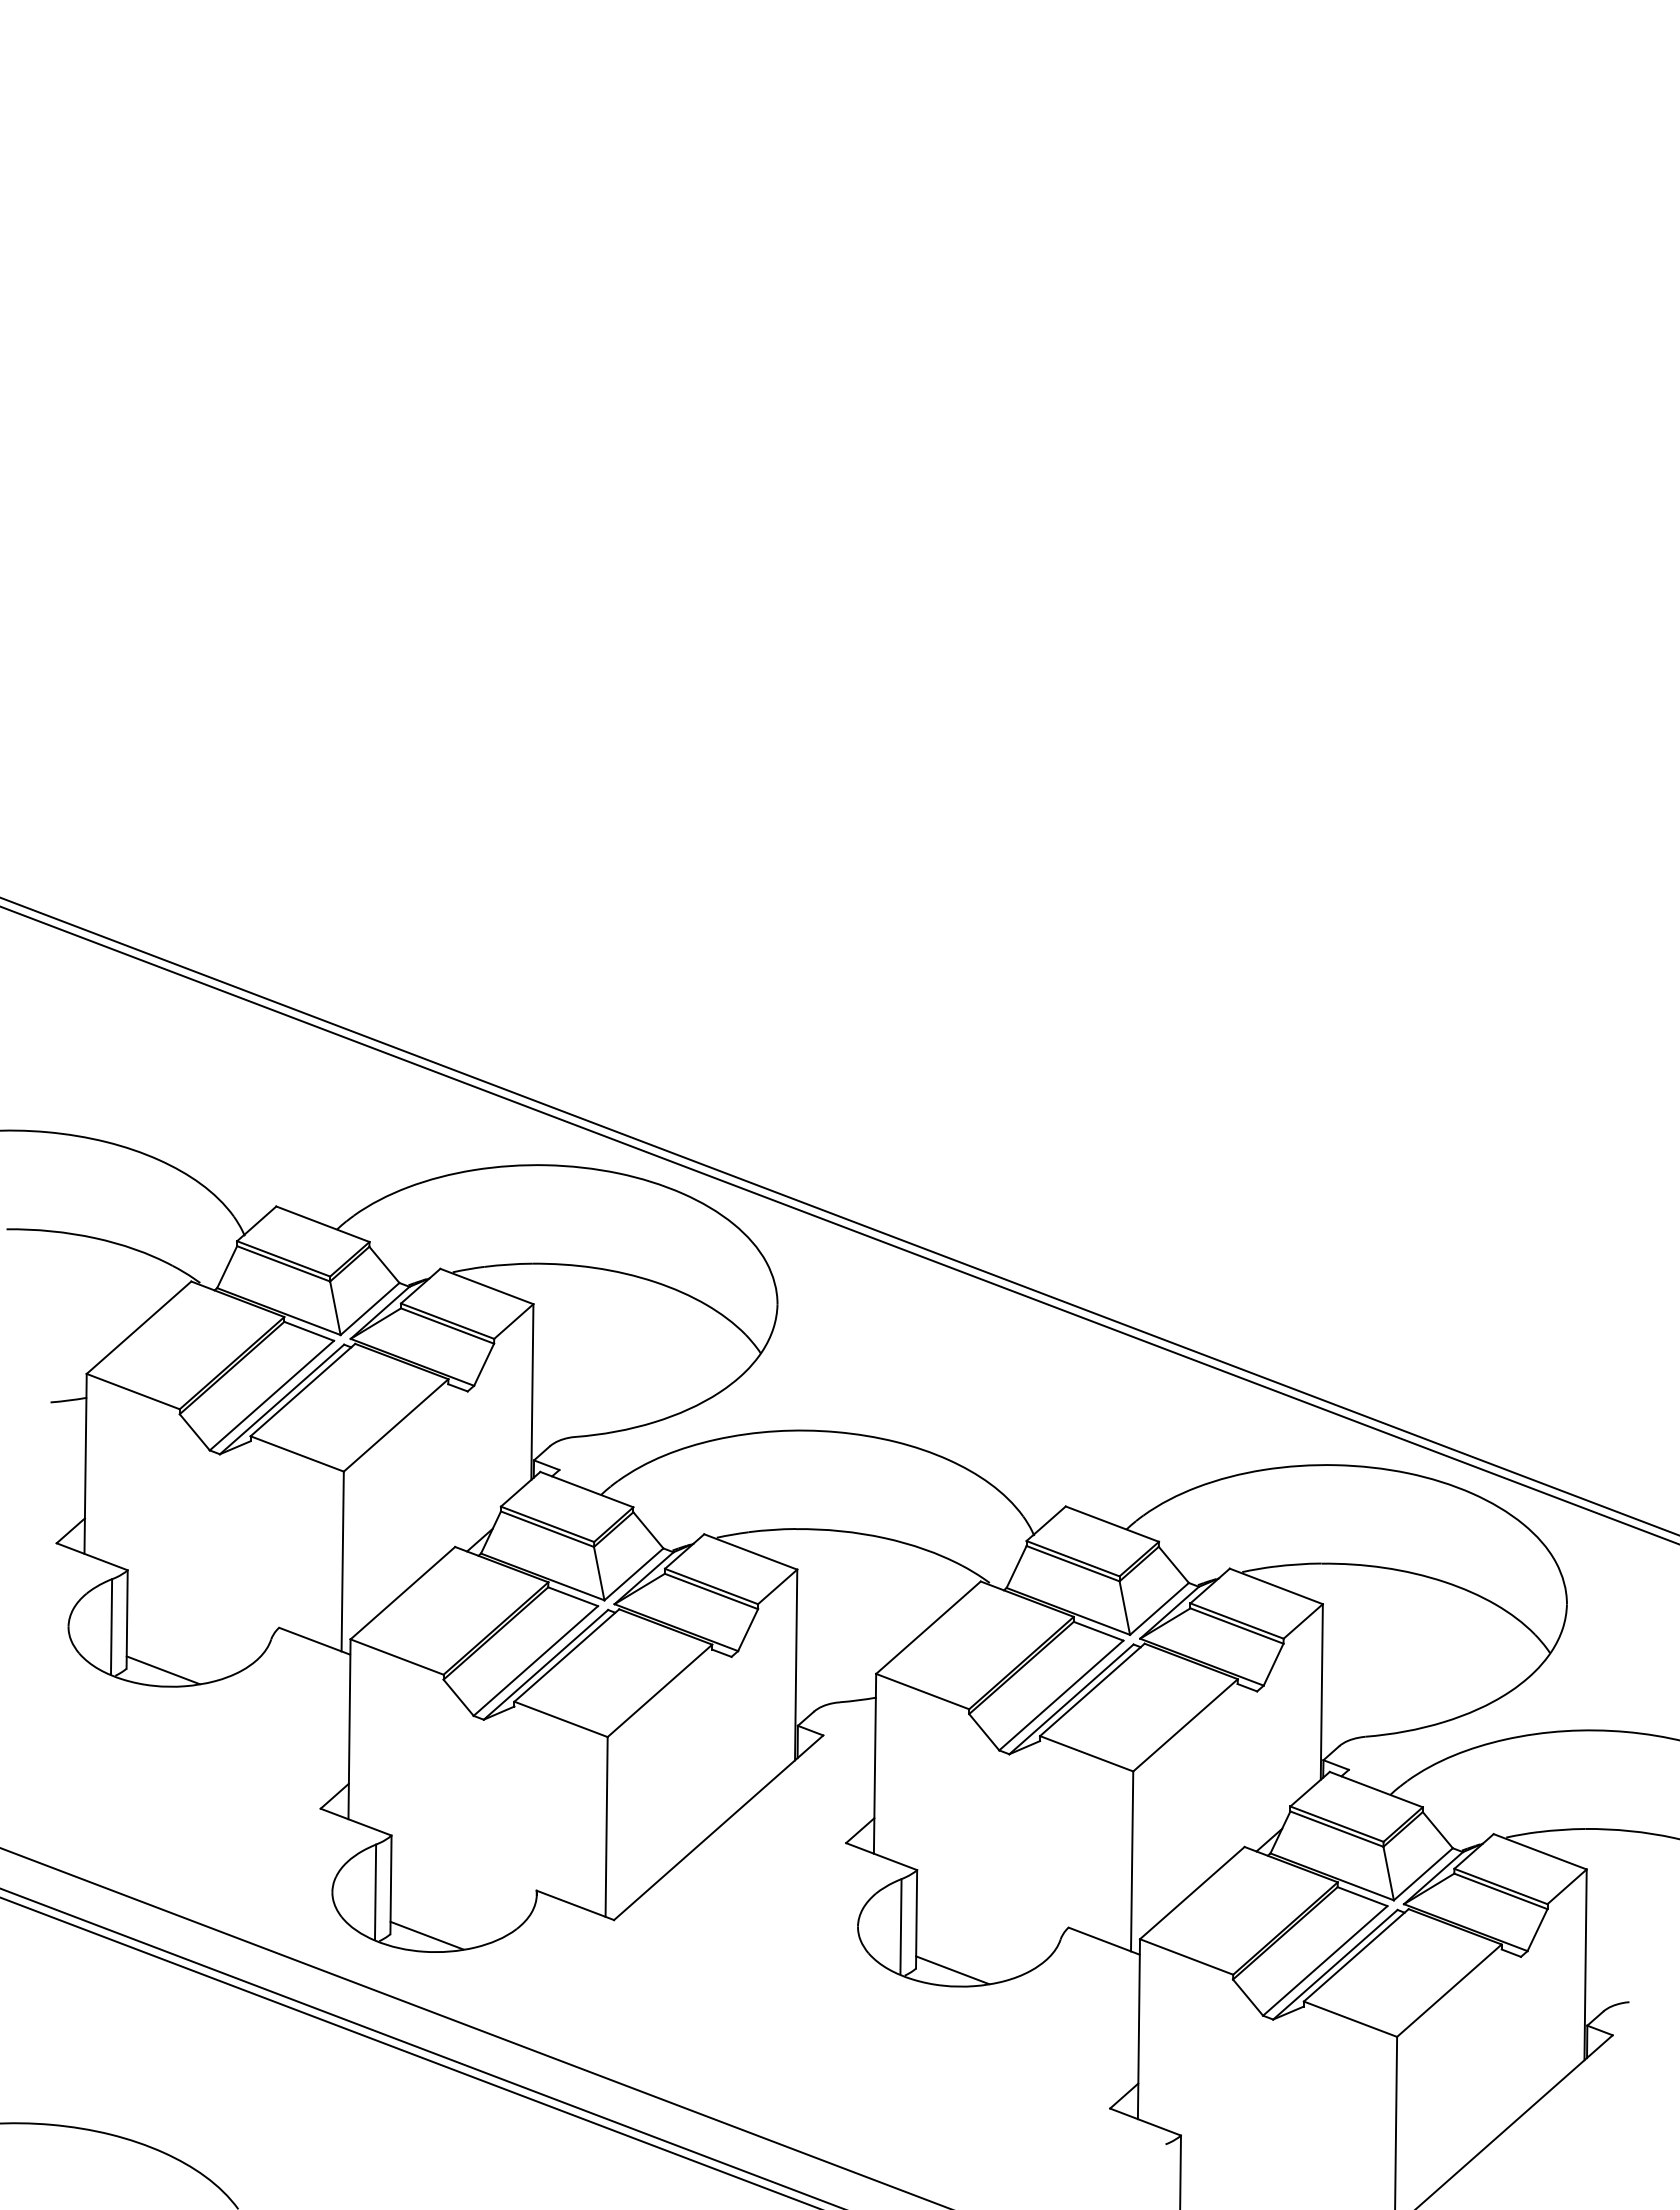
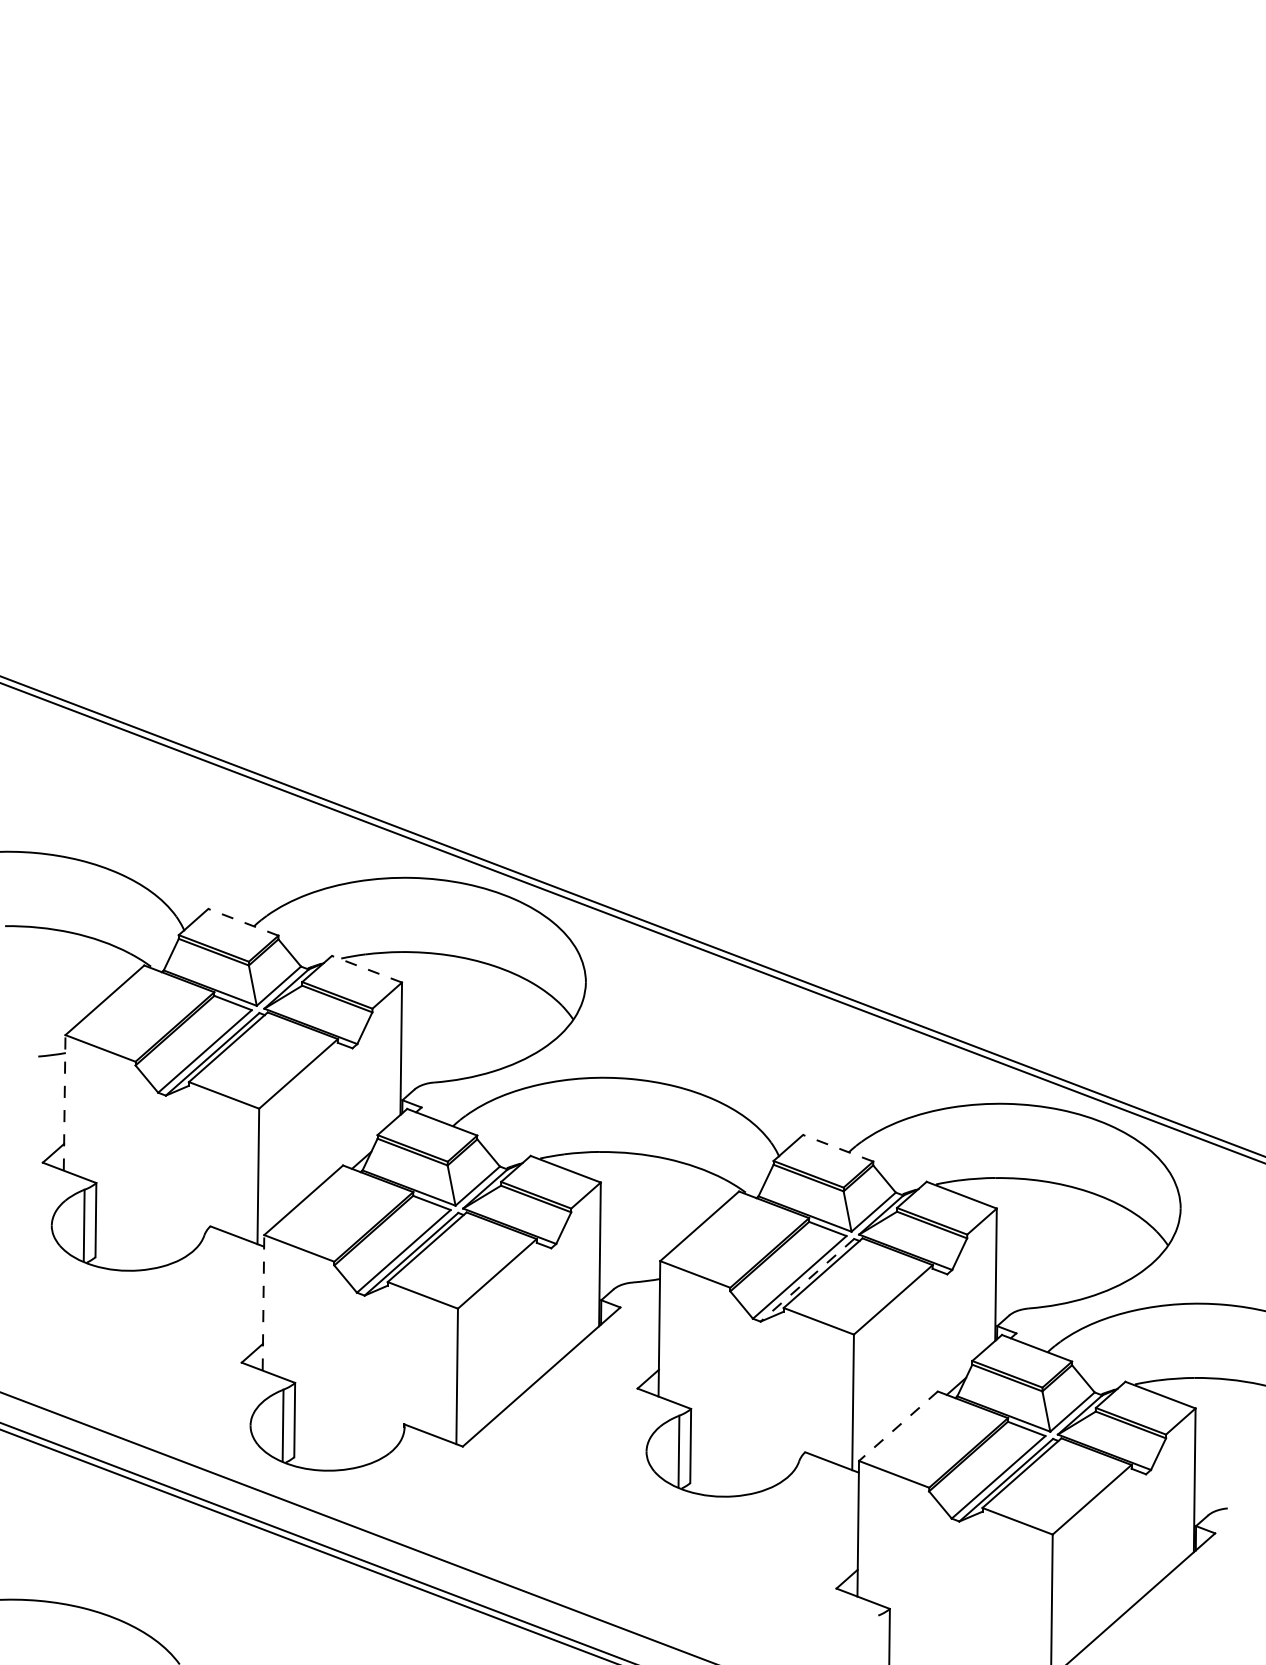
line: (322, 1224) -> (243, 922), solid -> dashed
line: (486, 1286) -> (366, 969), solid -> dashed
line: (85, 1463) -> (64, 1102), solid -> dashed
line: (1112, 1524) -> (838, 1148), solid -> dashed
line: (162, 1670) -> (122, 1258), removed
line: (1071, 1699) -> (807, 1280), solid -> dashed
line: (349, 1729) -> (263, 1302), solid -> dashed
line: (1192, 1893) -> (898, 1426), solid -> dashed
line: (426, 1935) -> (321, 1458), removed
line: (952, 1970) -> (717, 1484), removed

